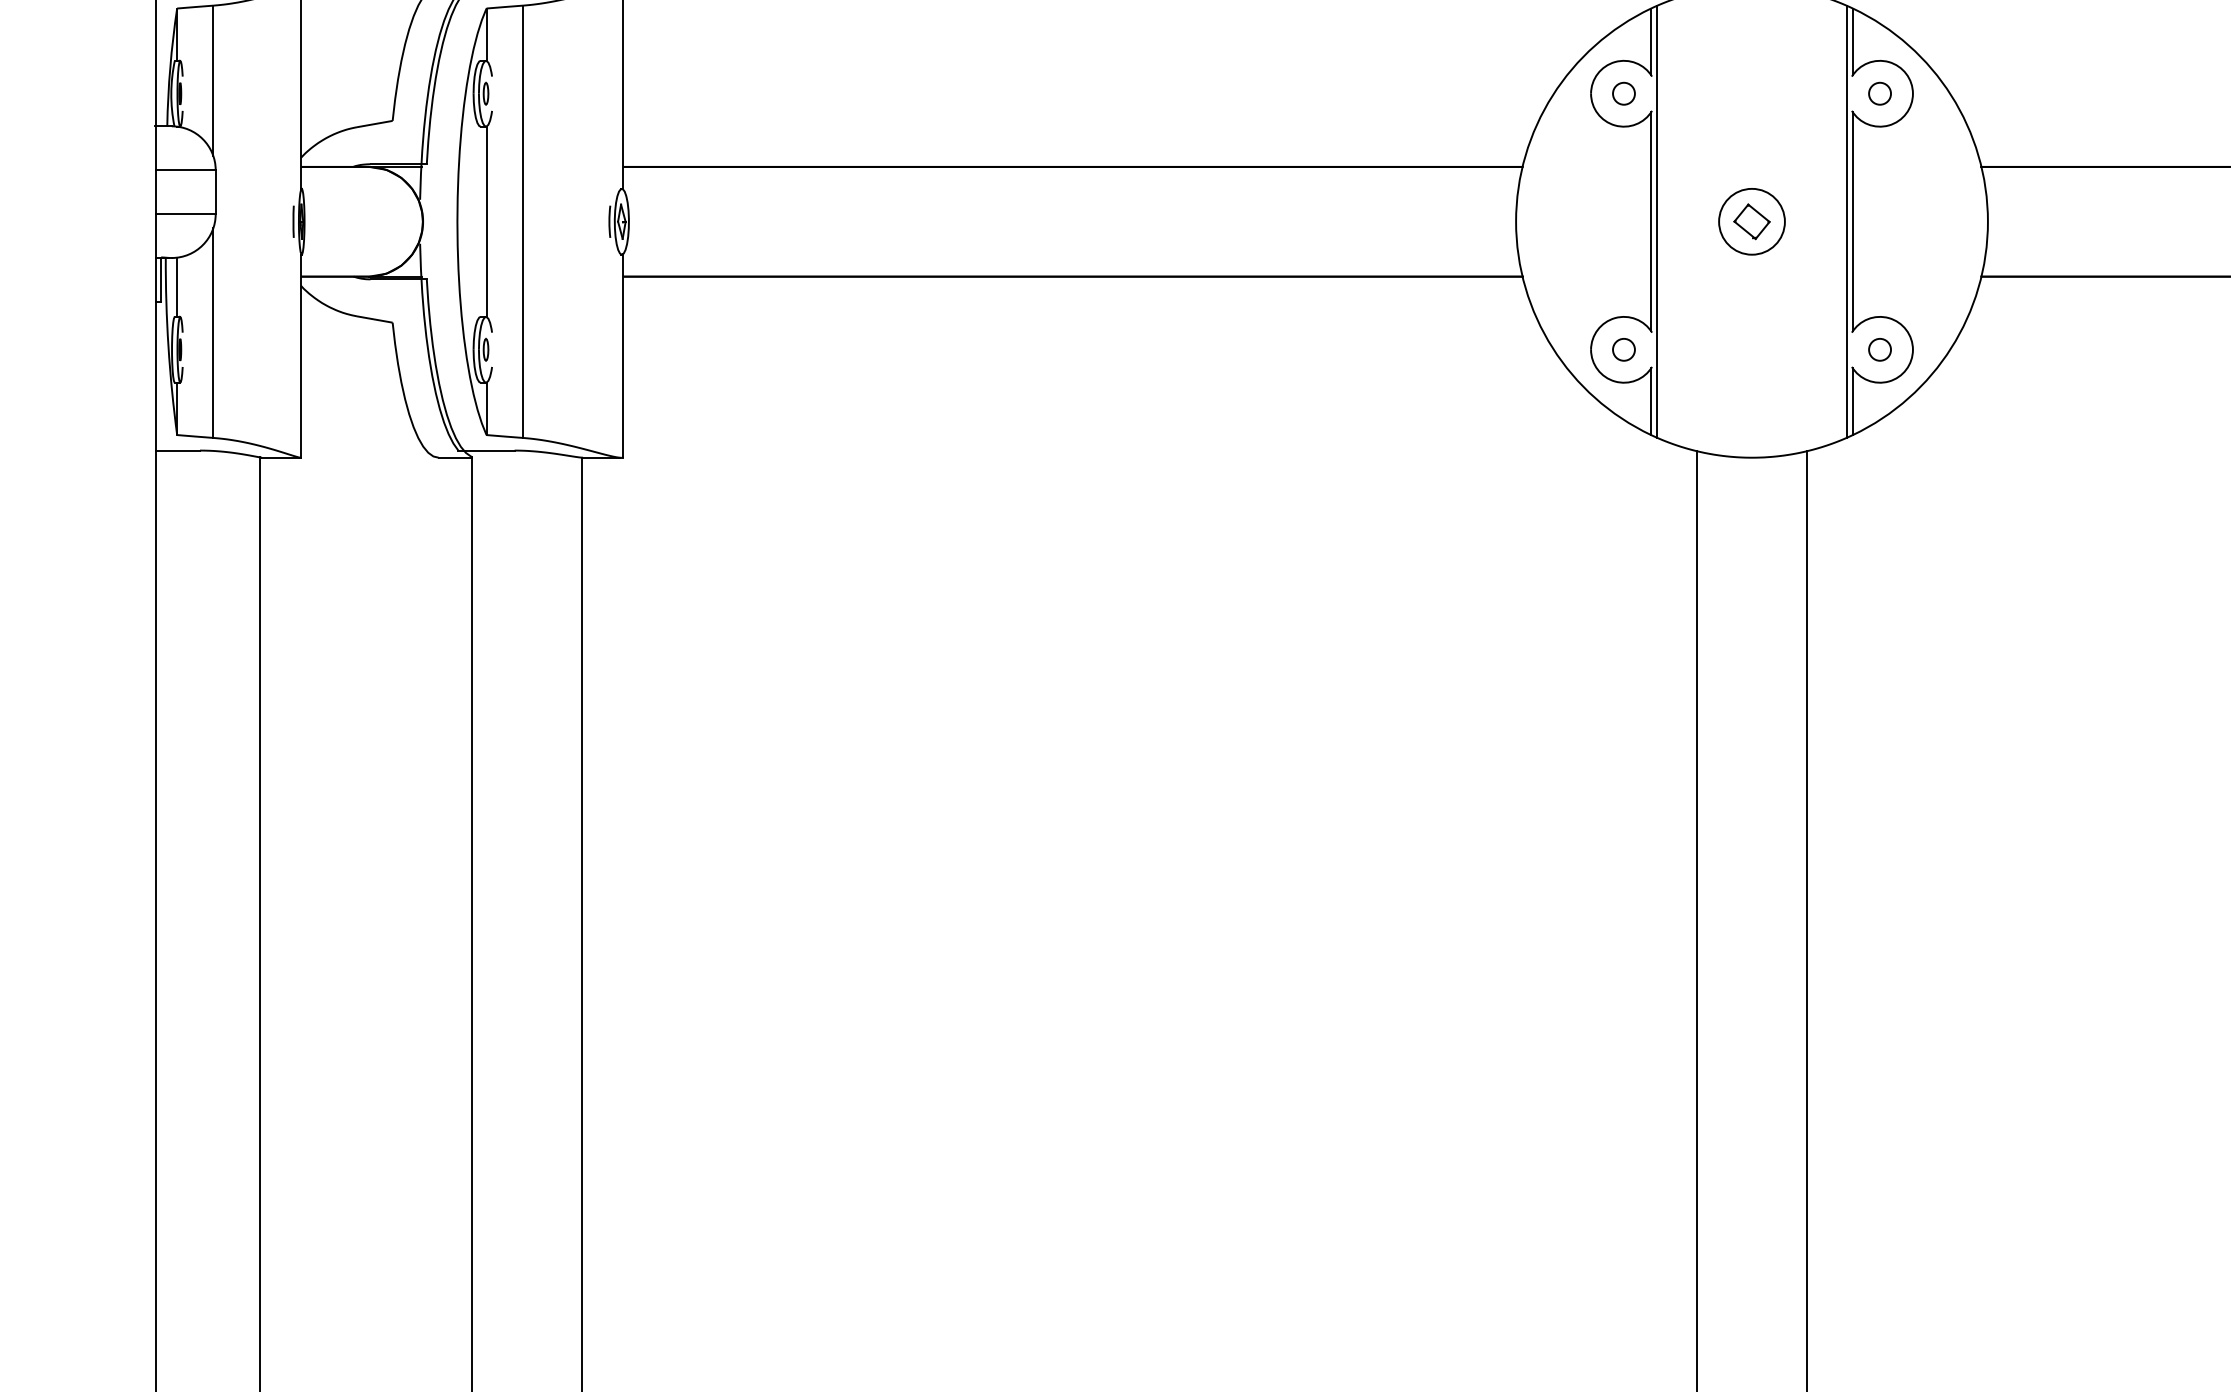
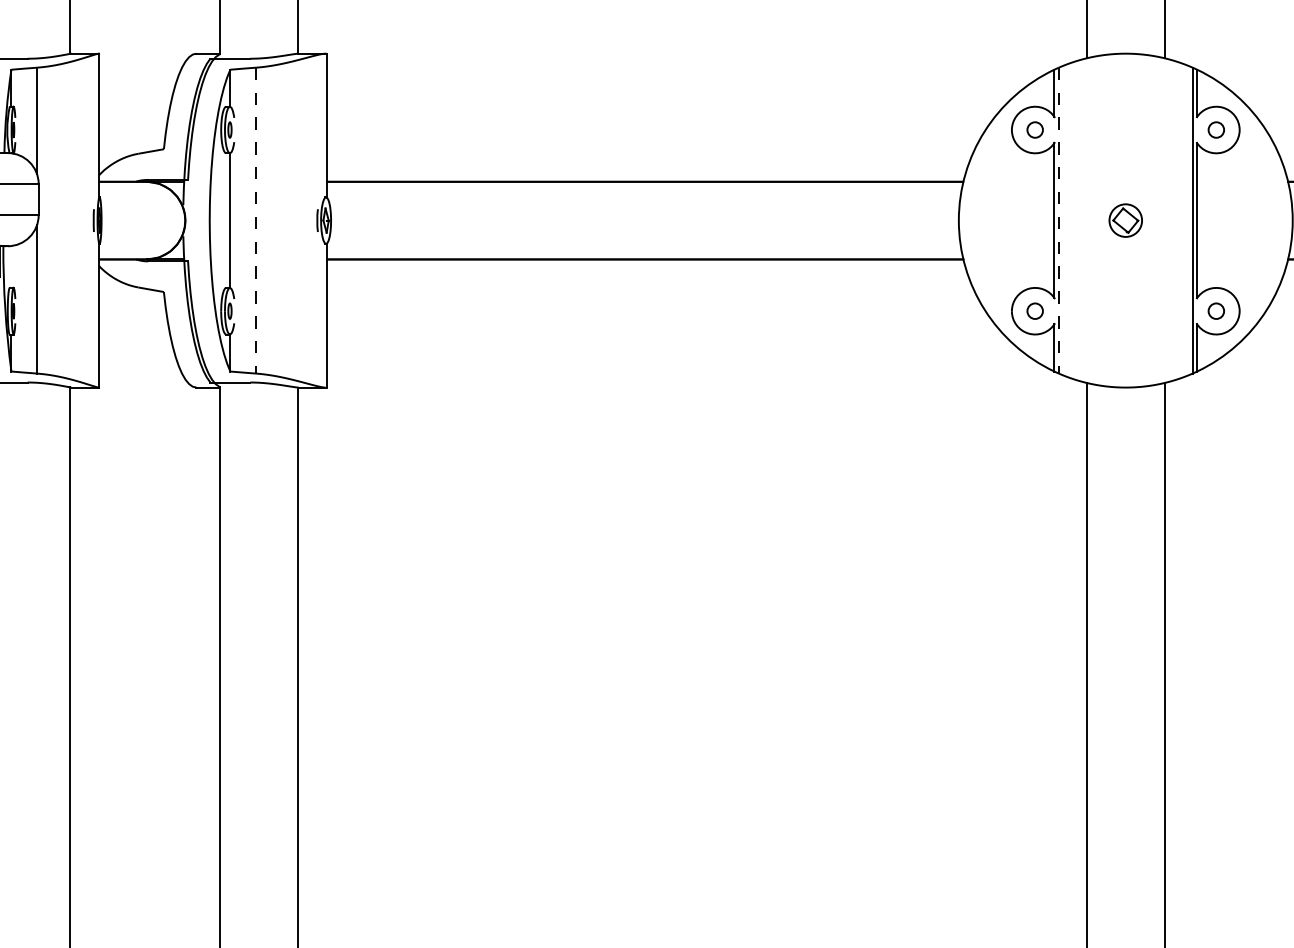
circle: (1751, 221) -> (1125, 220), size x0.7
line: (522, 222) -> (255, 221), solid -> dashed
line: (1657, 222) -> (1058, 221), solid -> dashed
line: (177, 286) -> (11, 266), removed

